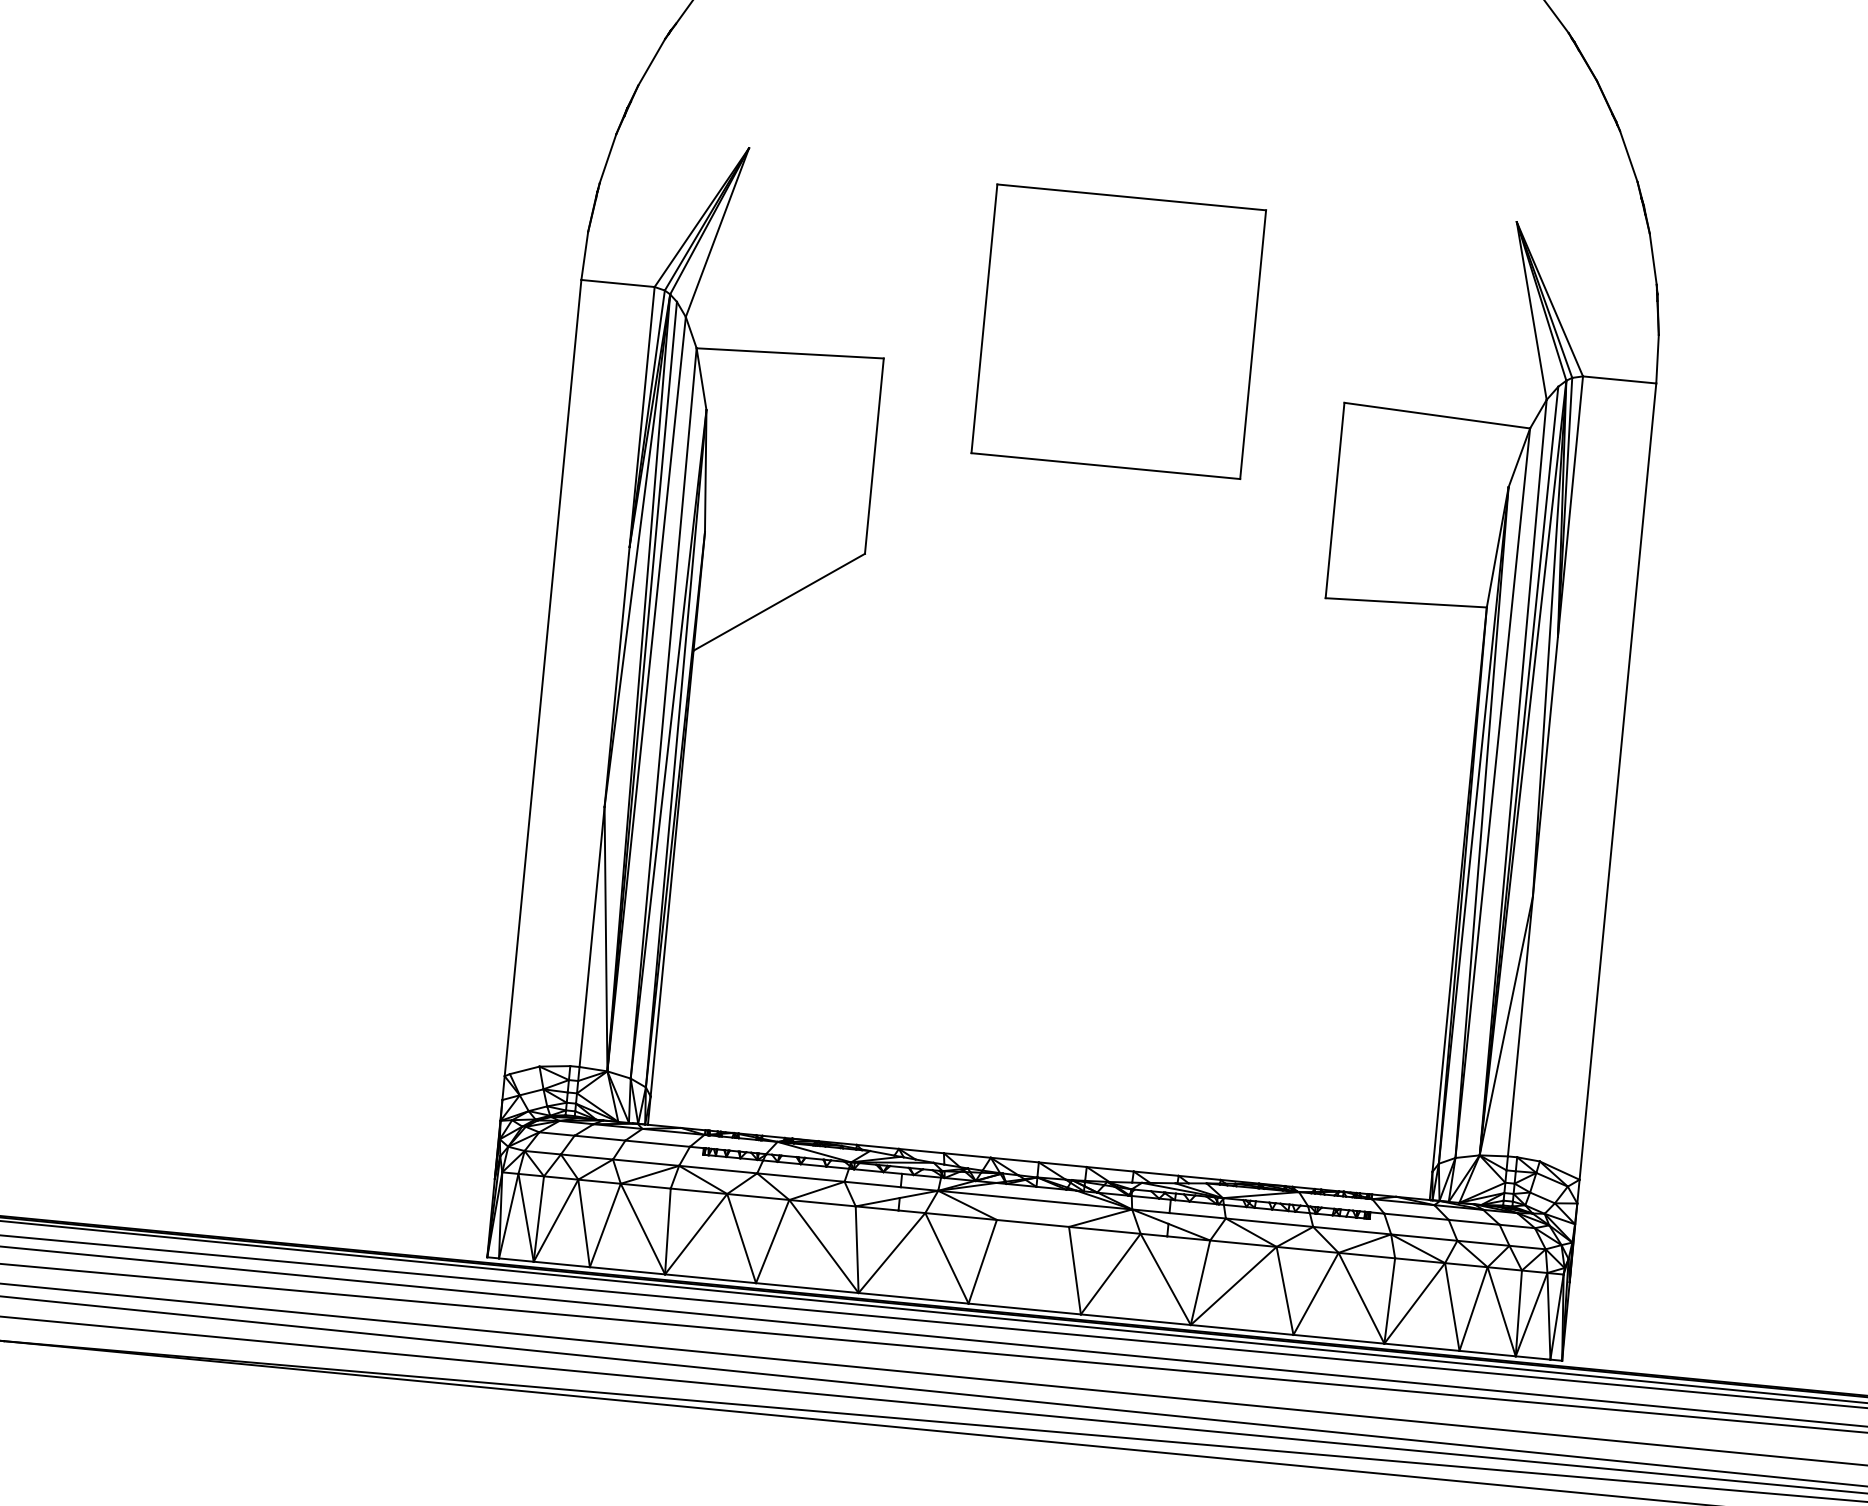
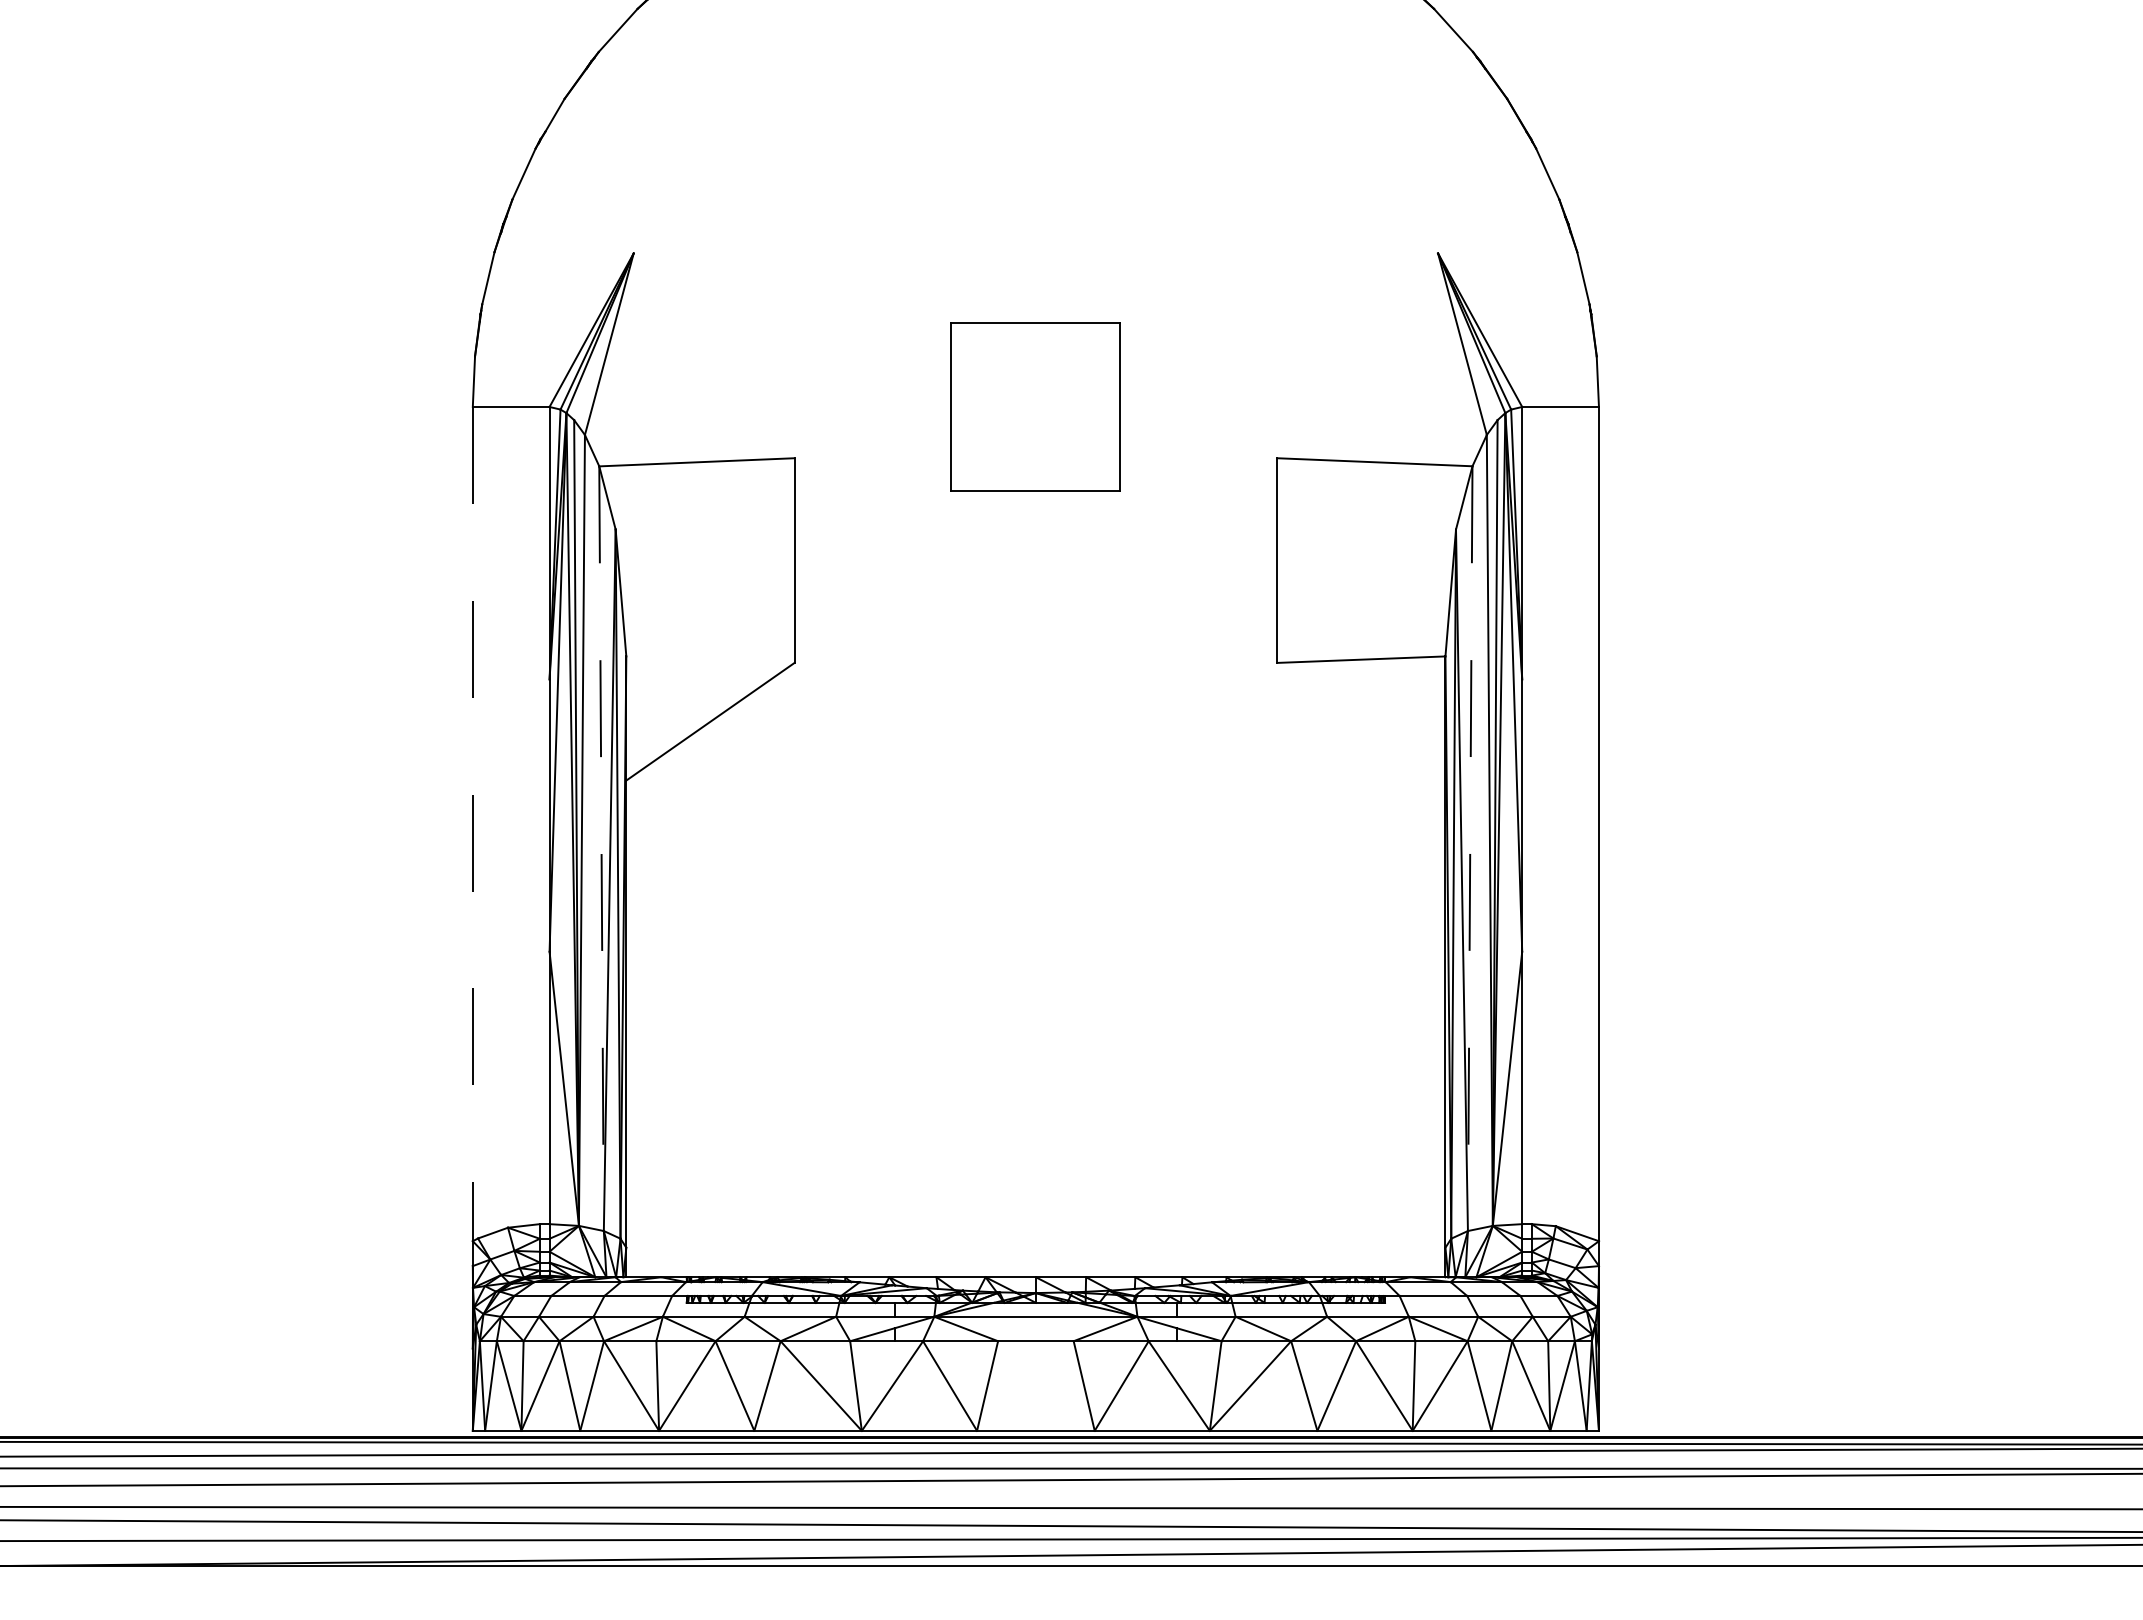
part: (1118, 331) -> (1035, 406), size x0.6
line: (542, 678) -> (472, 824), solid -> dashed
line: (663, 714) -> (601, 849), solid -> dashed
line: (1492, 794) -> (1470, 849), solid -> dashed

